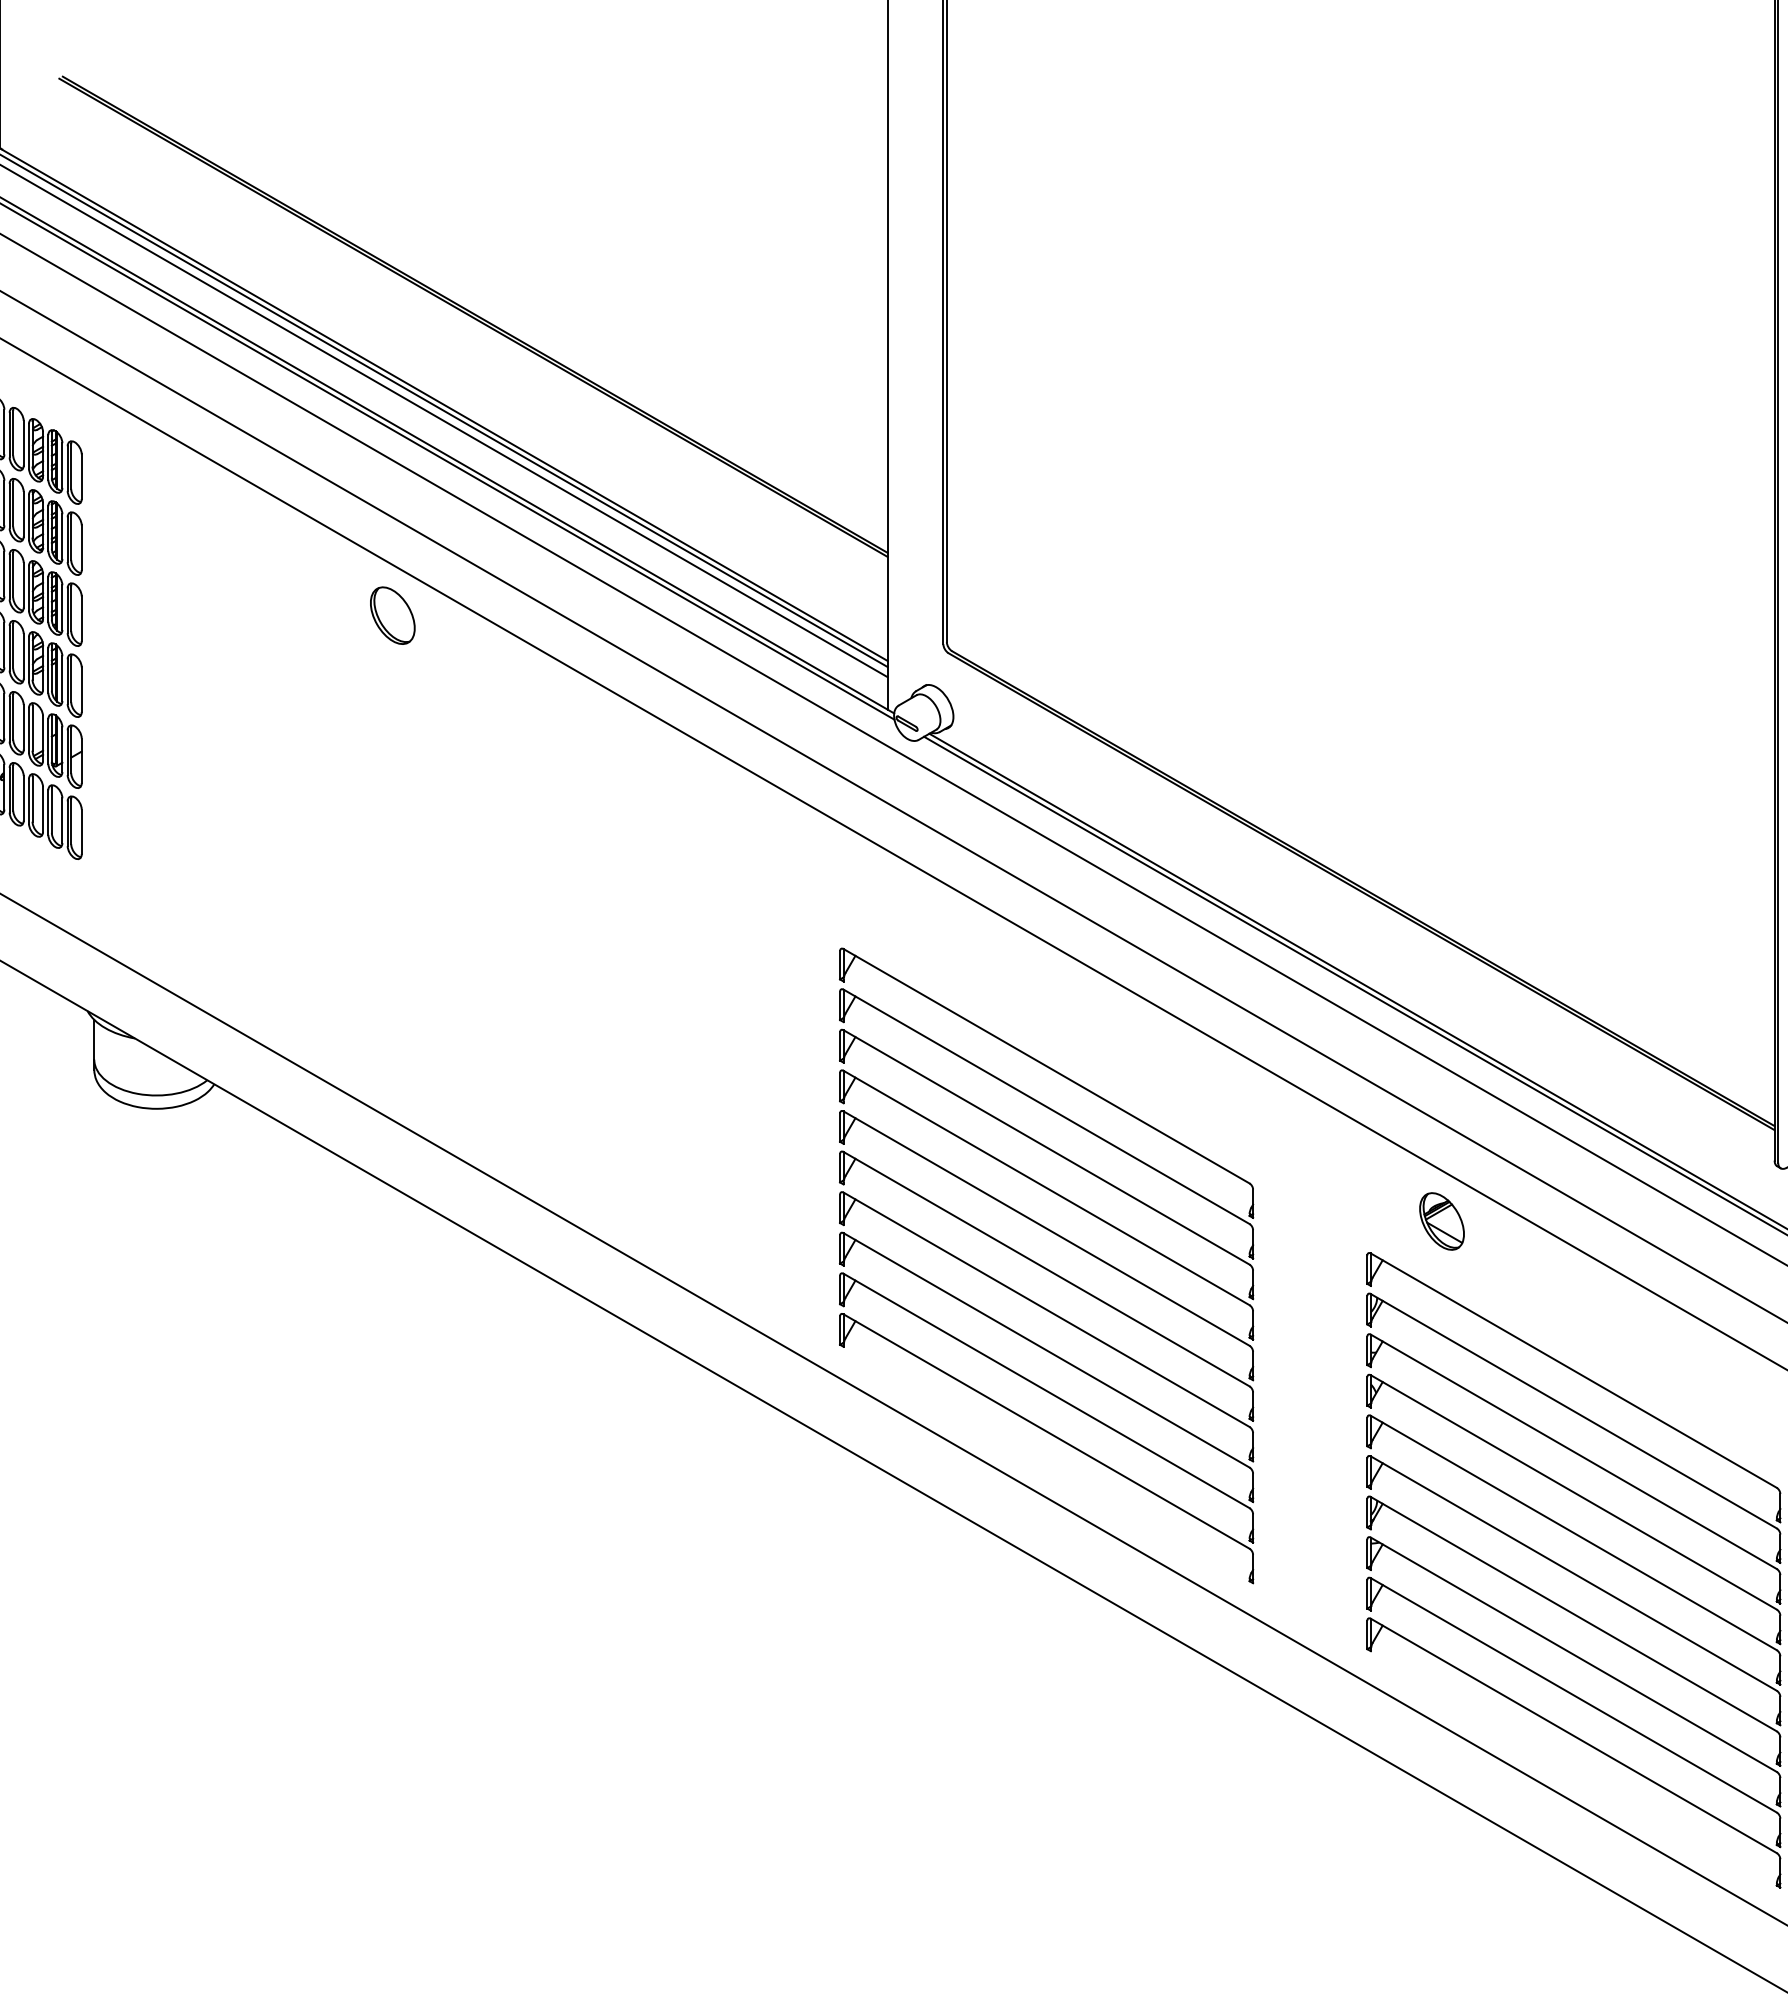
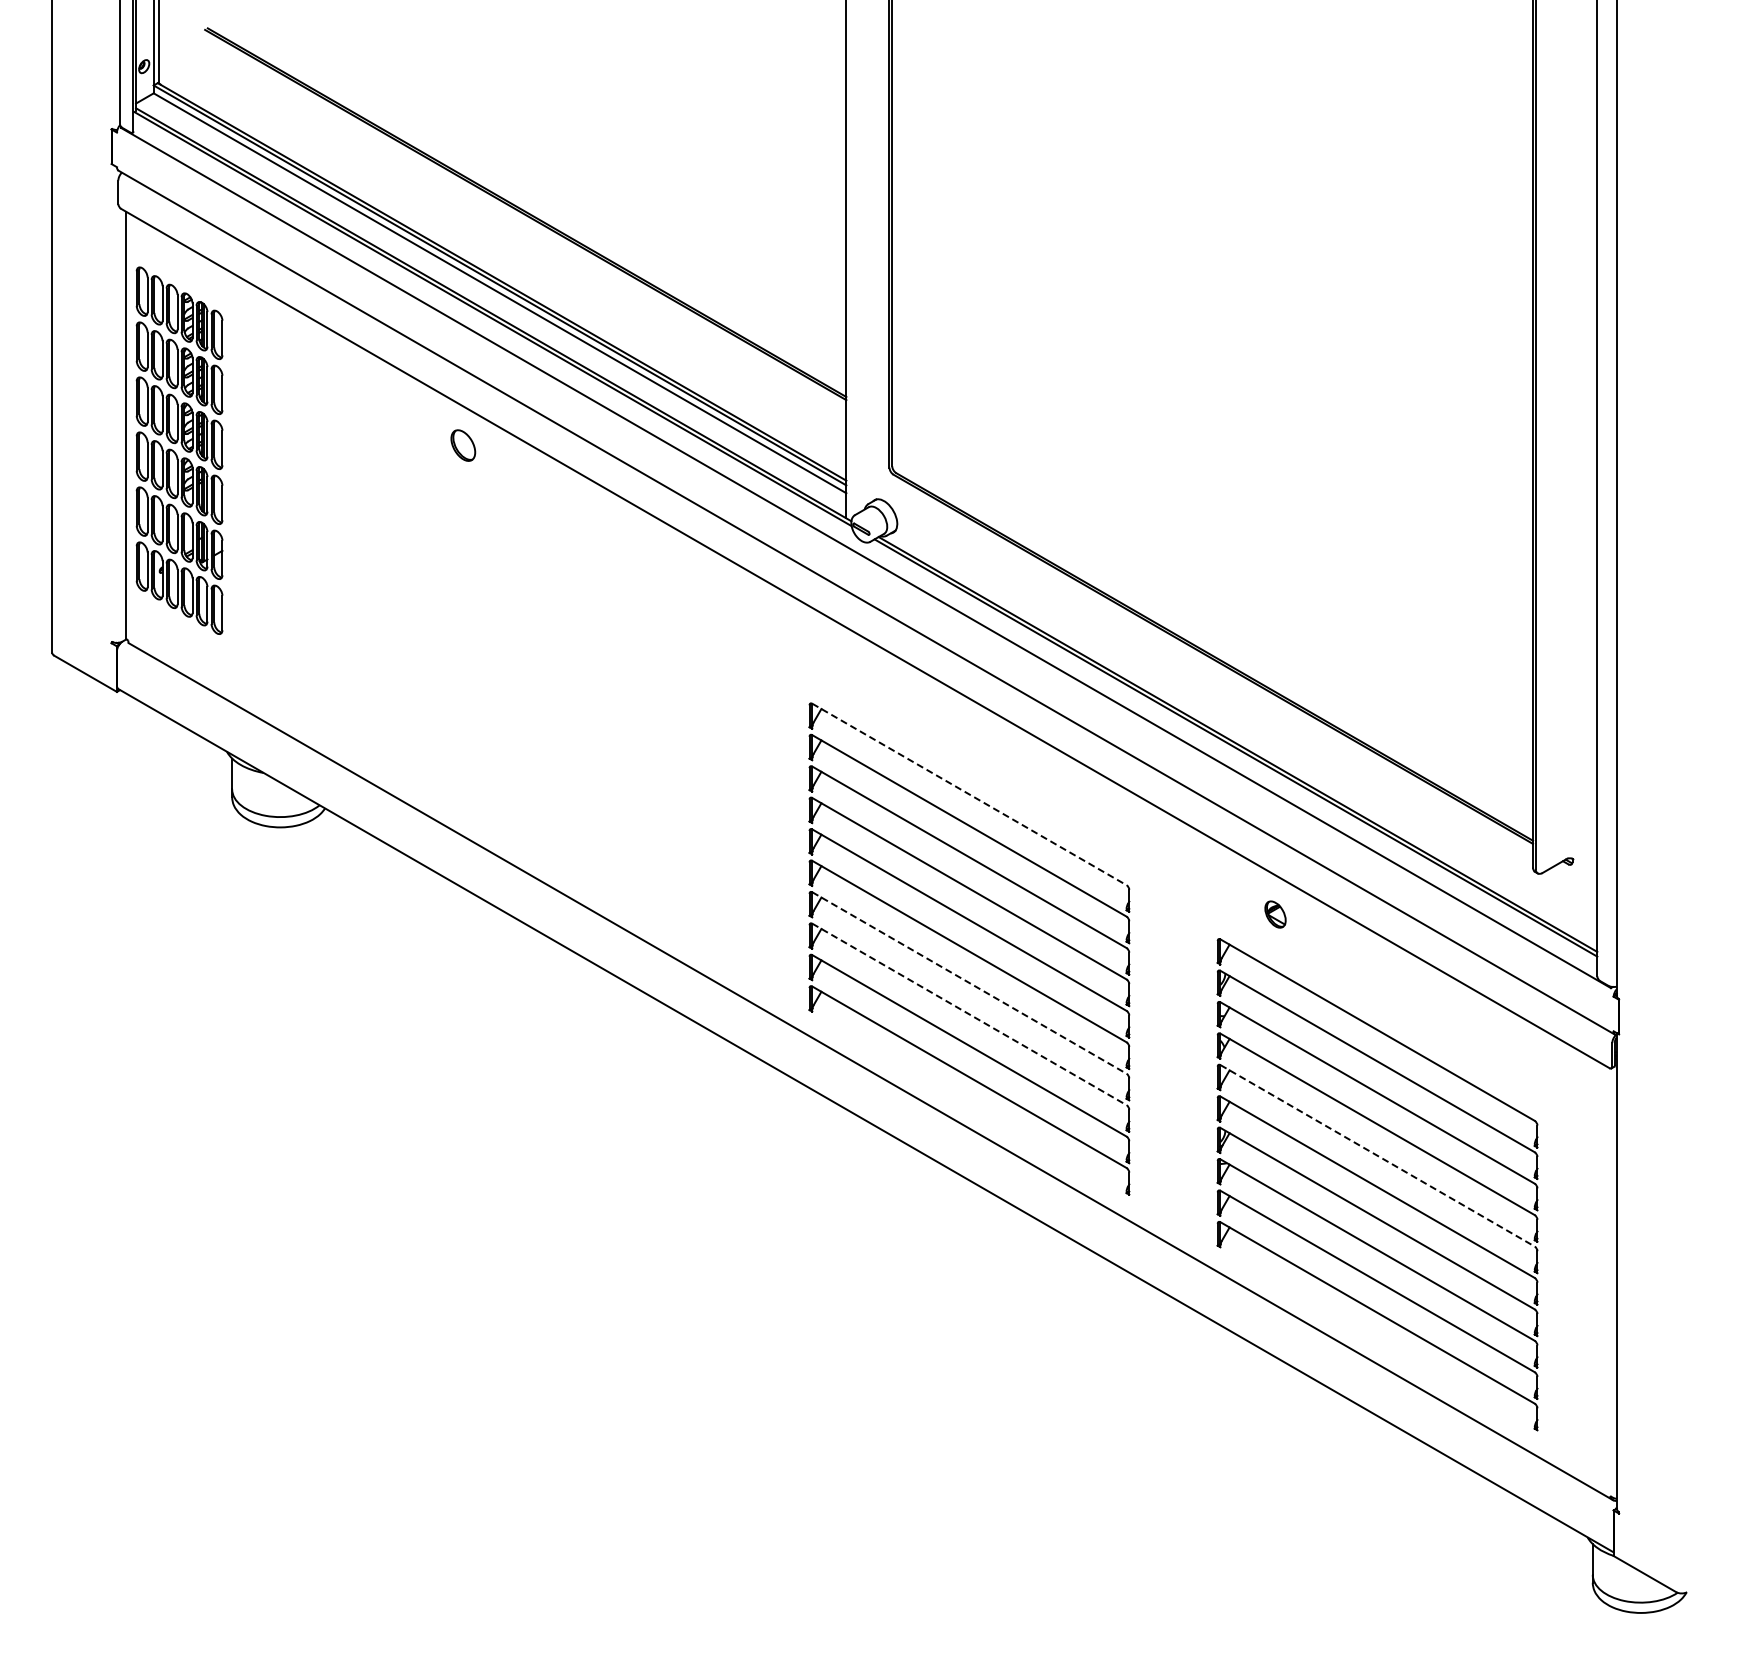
part: (393, 615) -> (463, 445), size x0.7
line: (1046, 1066) -> (969, 794), solid -> dashed
part: (1441, 1221) -> (1275, 914), size x0.6
line: (1046, 1310) -> (969, 983), solid -> dashed
line: (1046, 1350) -> (969, 1014), solid -> dashed
line: (1575, 1533) -> (1378, 1156), solid -> dashed

